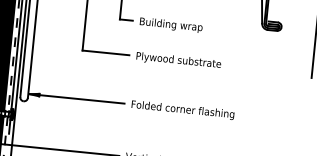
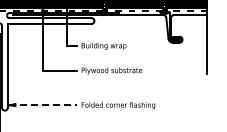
line: (77, 99) -> (42, 105), solid -> dashed

